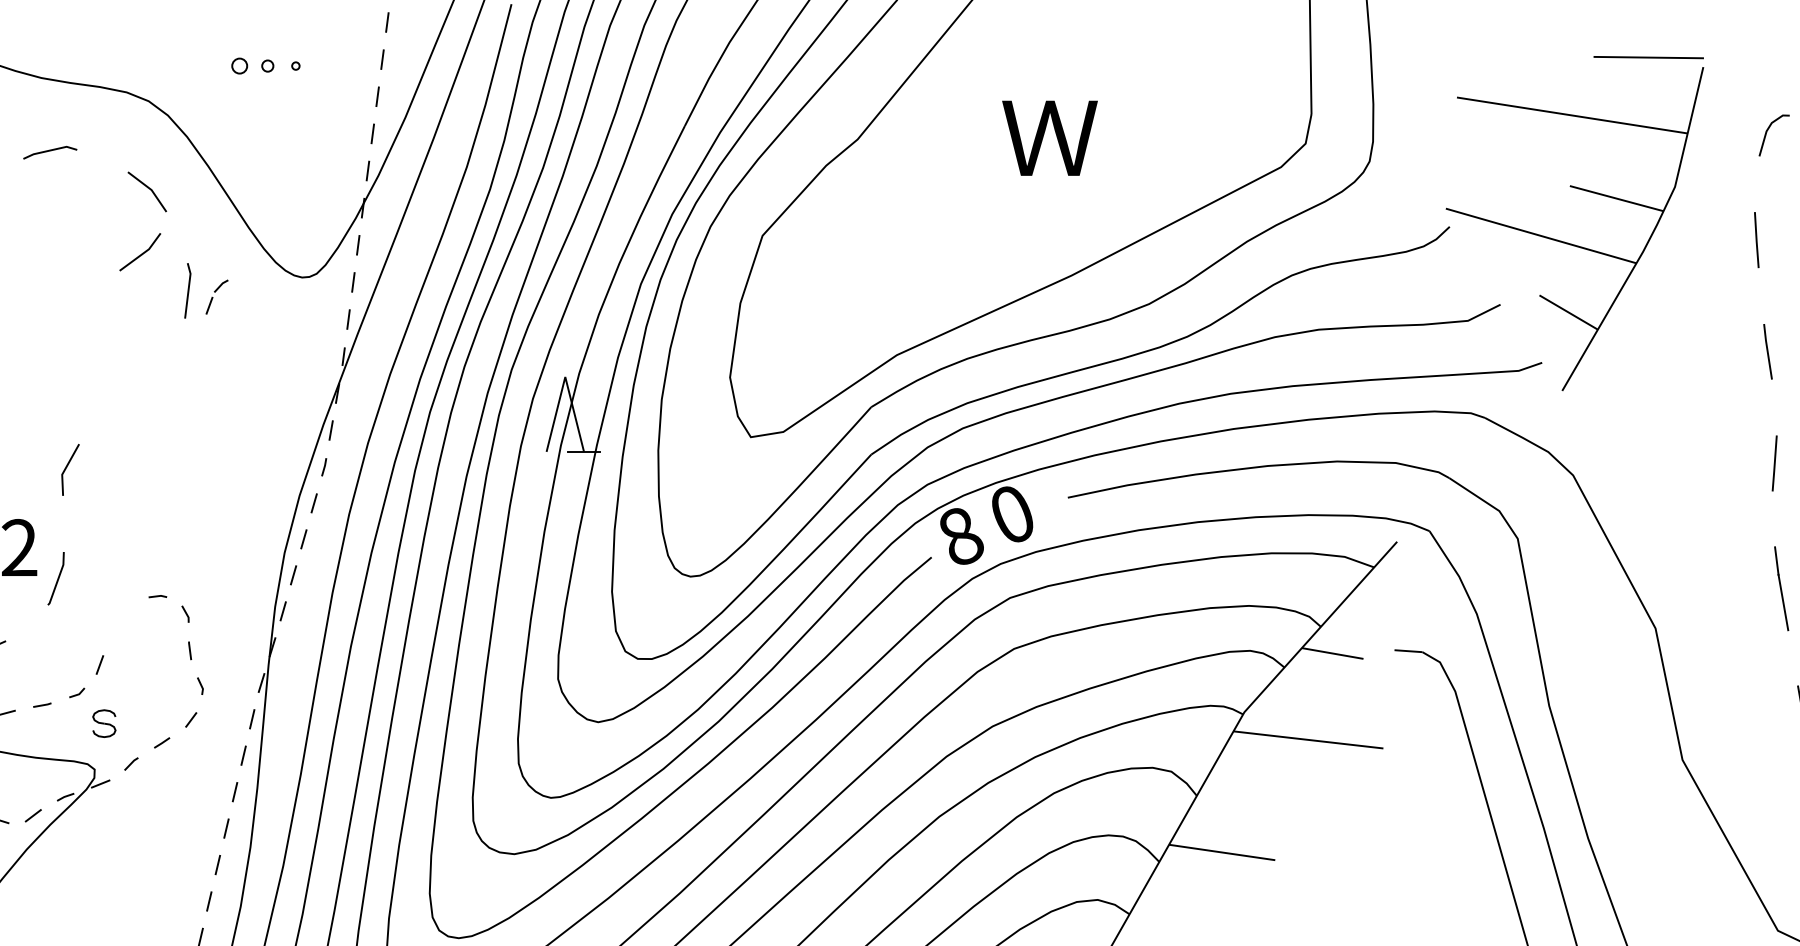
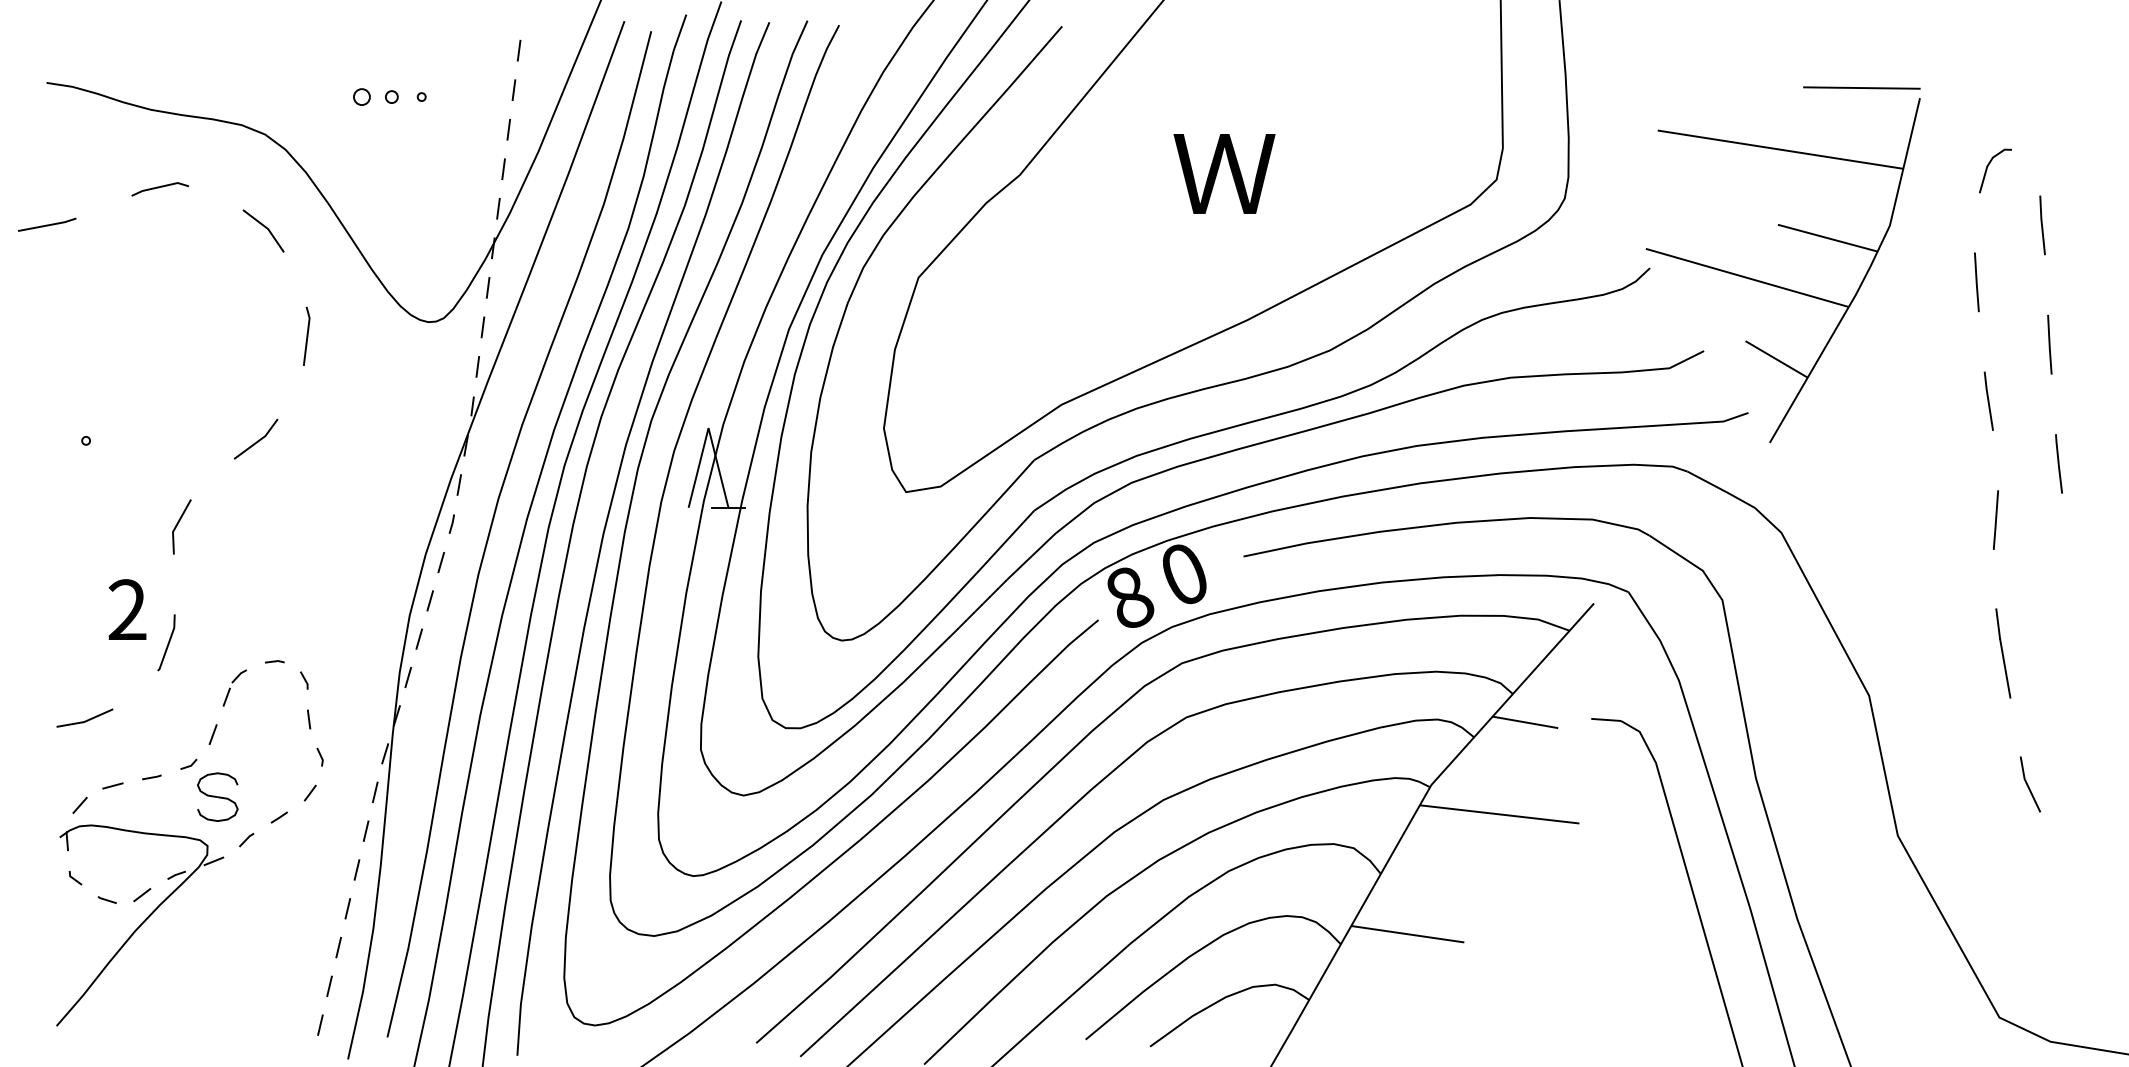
line: (141, 253) -> (257, 440), moved
part: (216, 296) -> (234, 687), moved
part: (104, 723) -> (217, 796), size x1.67

